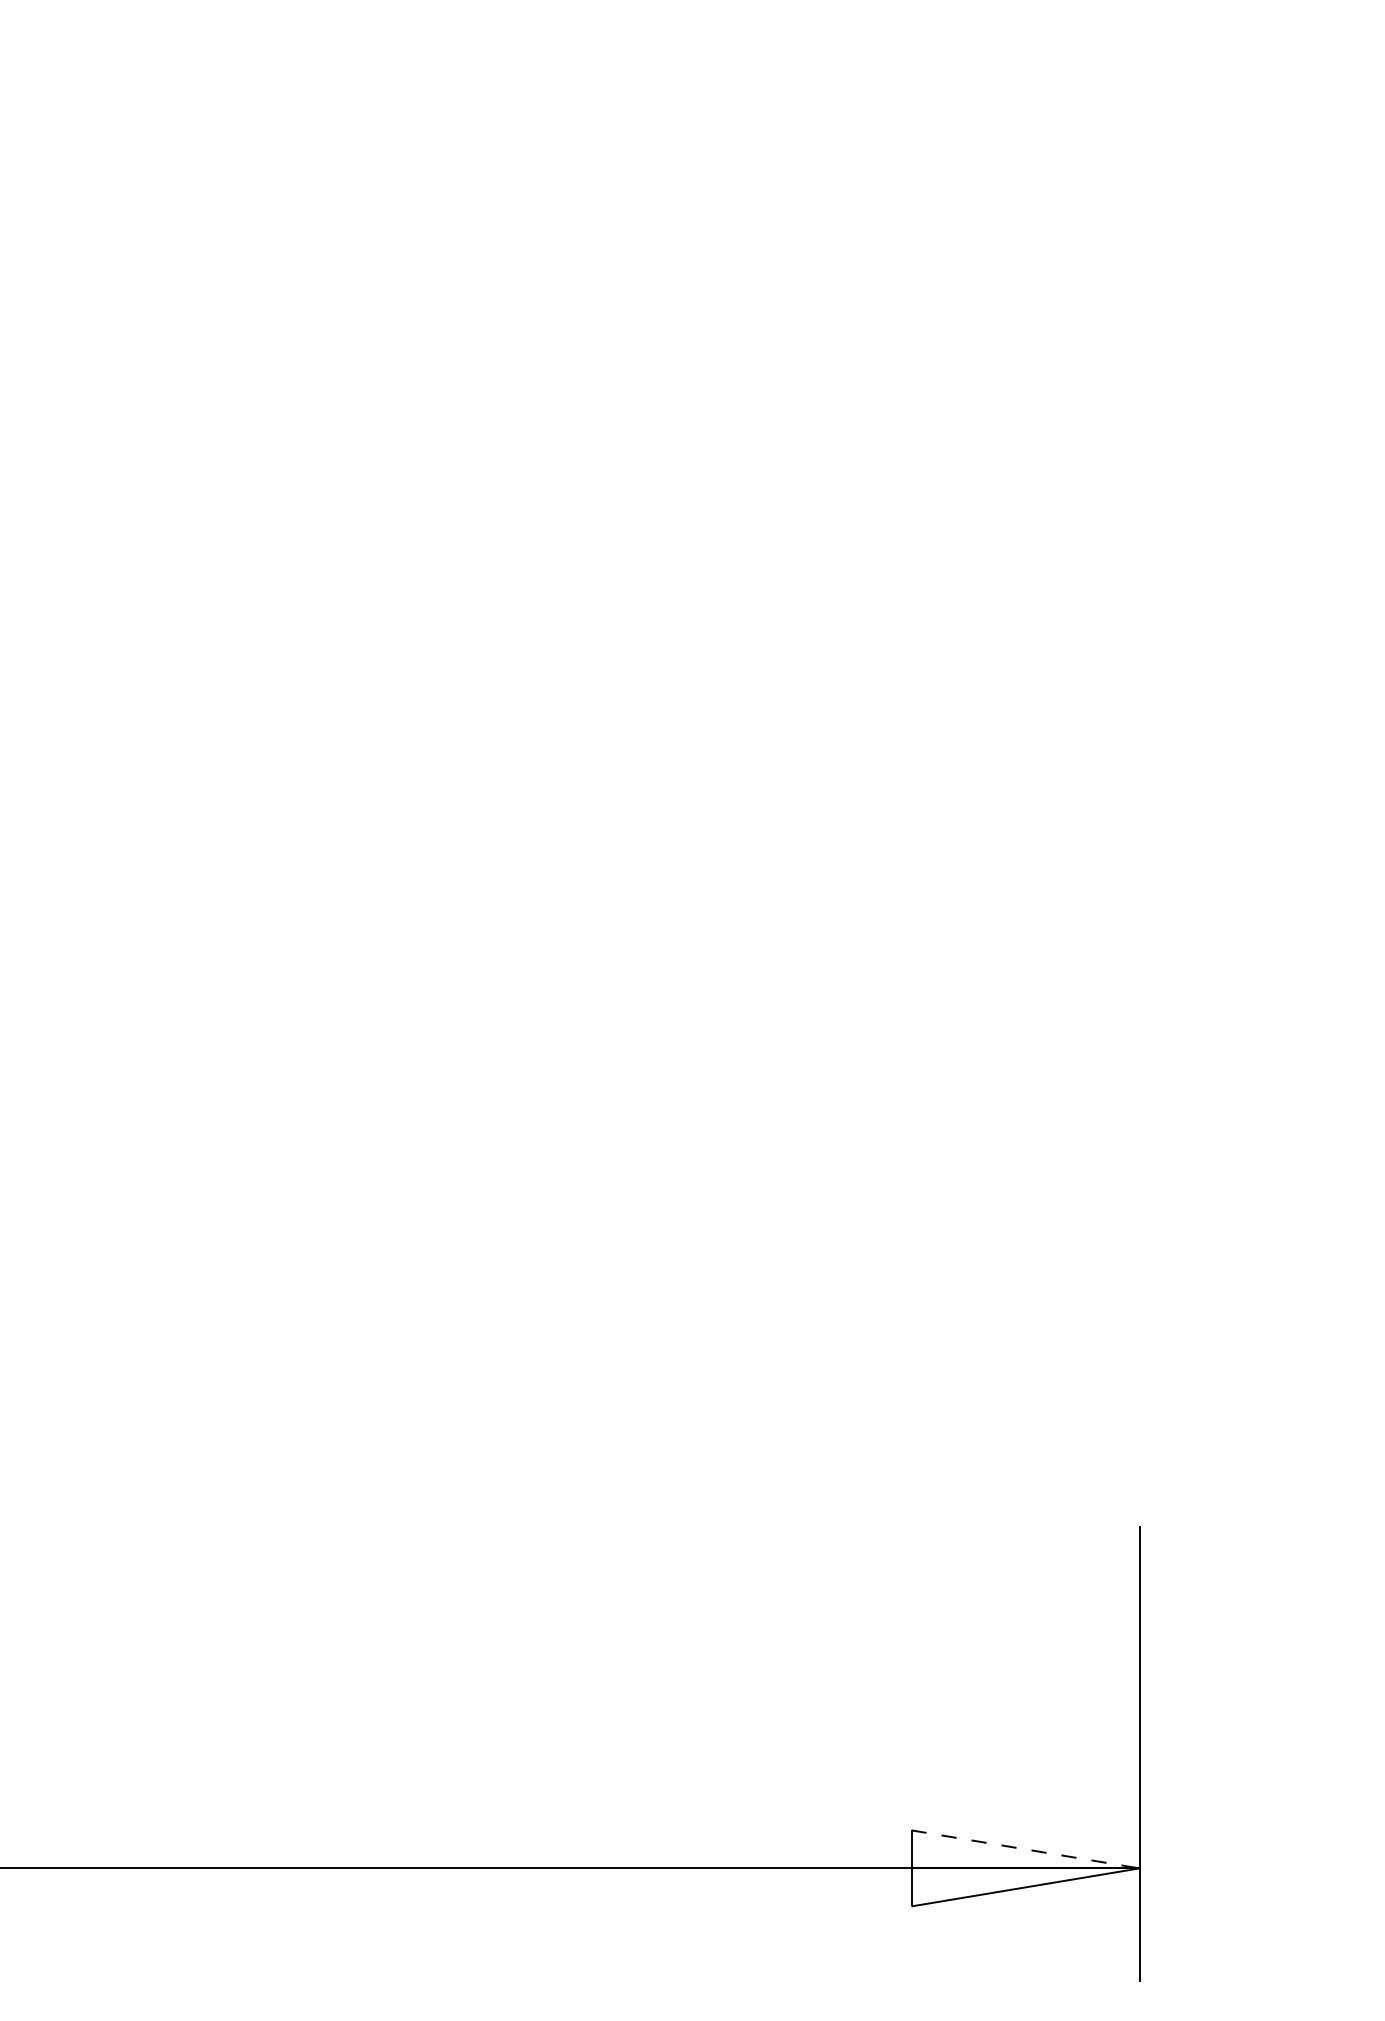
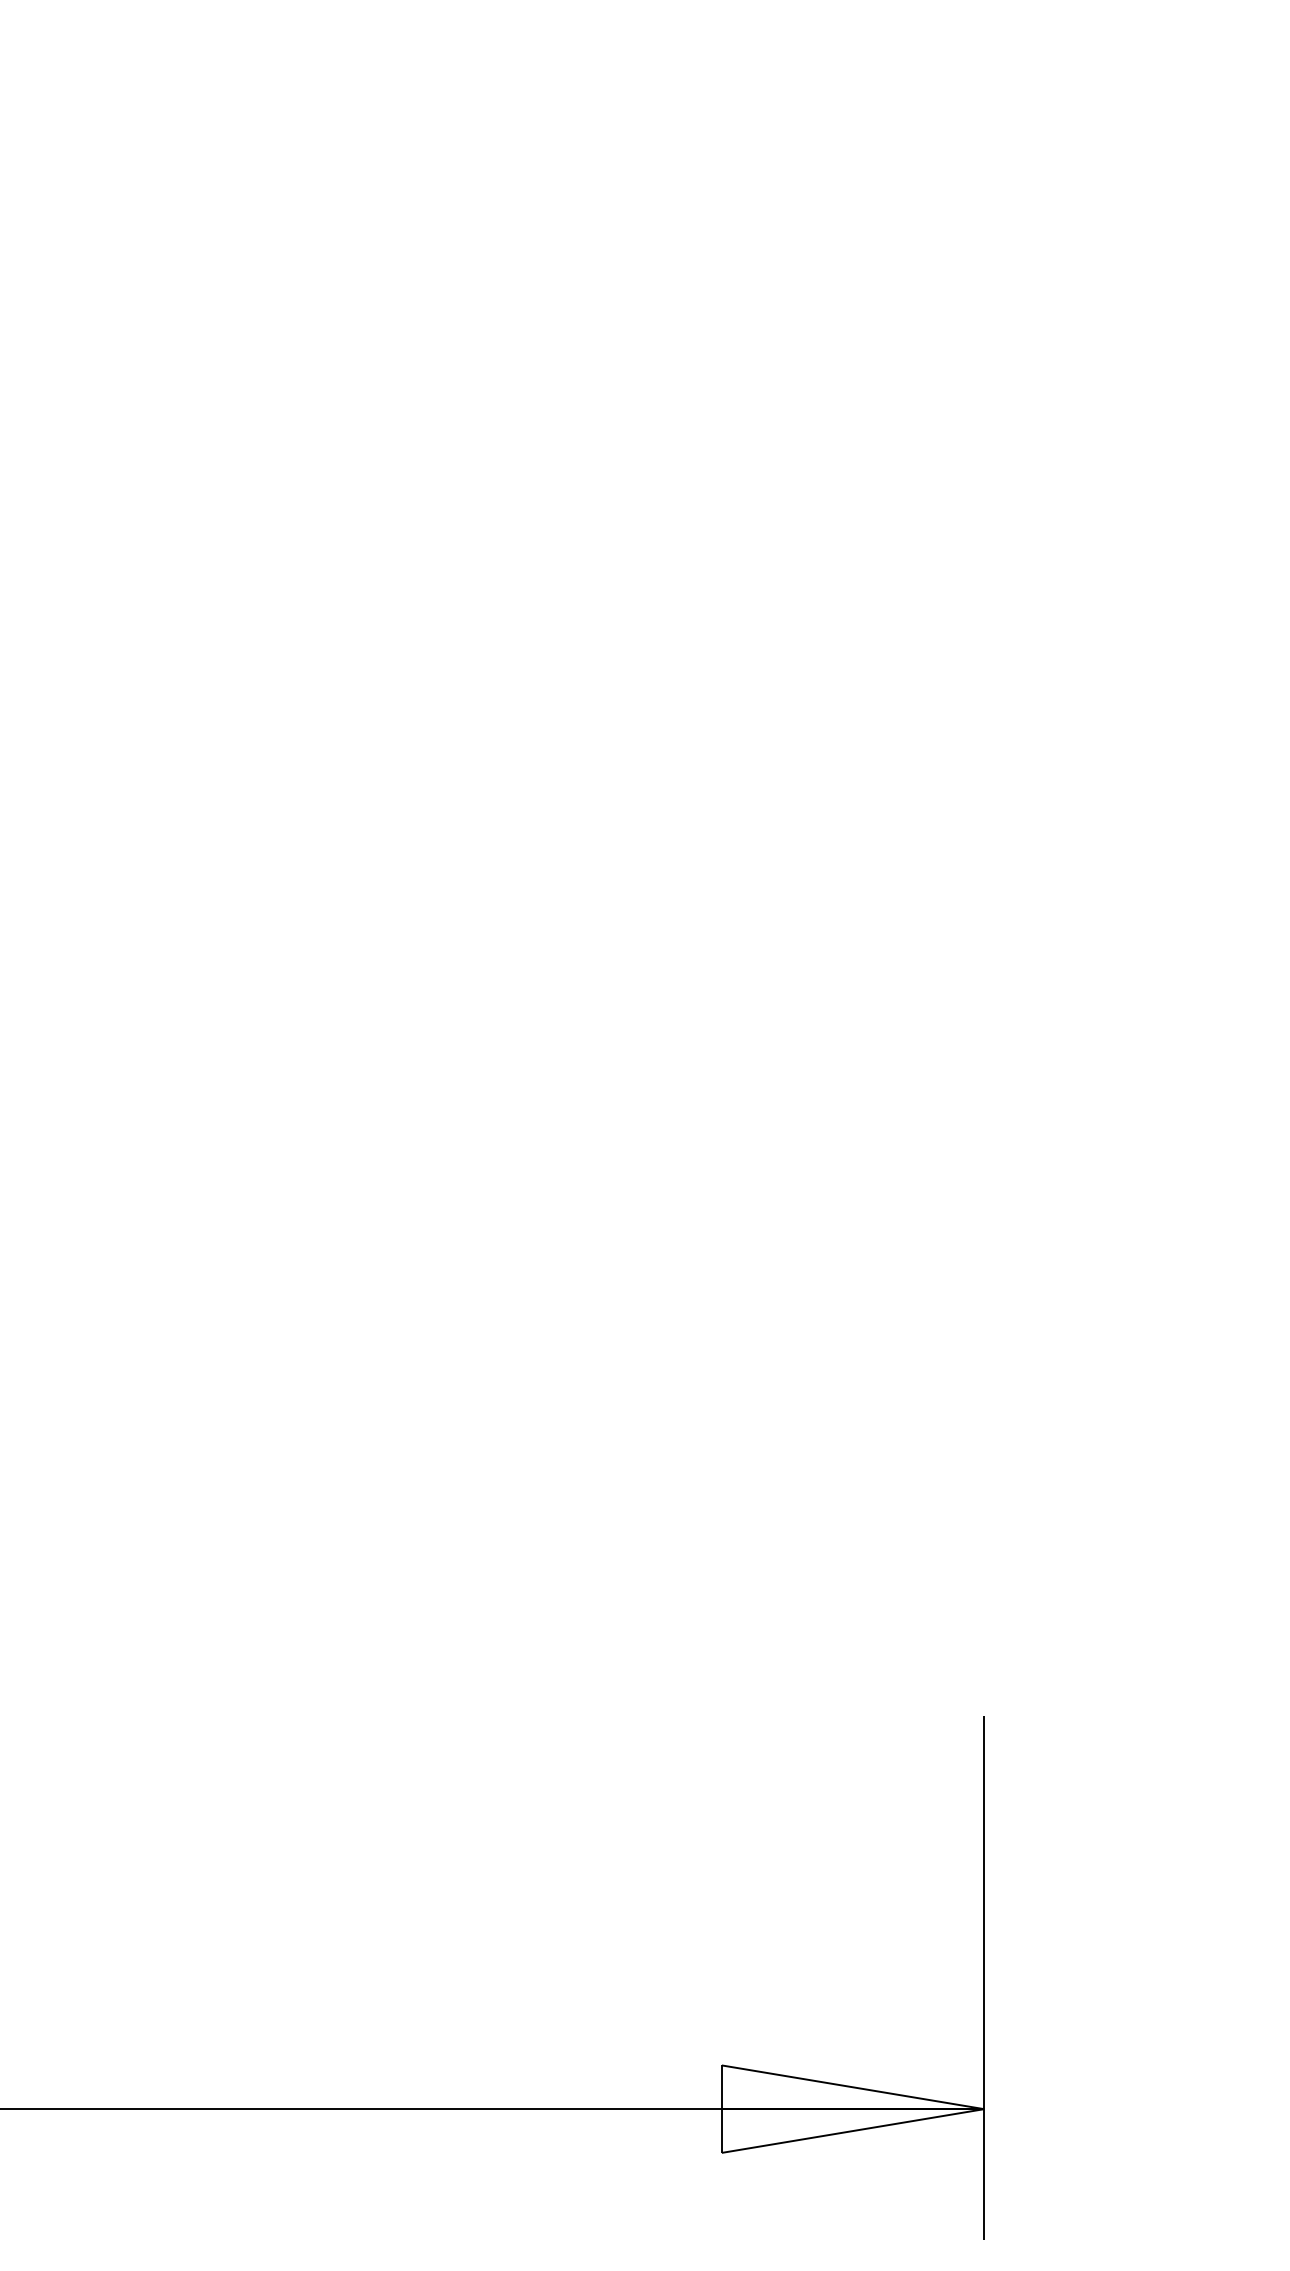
line: (1025, 1849) -> (852, 2087), dashed -> solid

